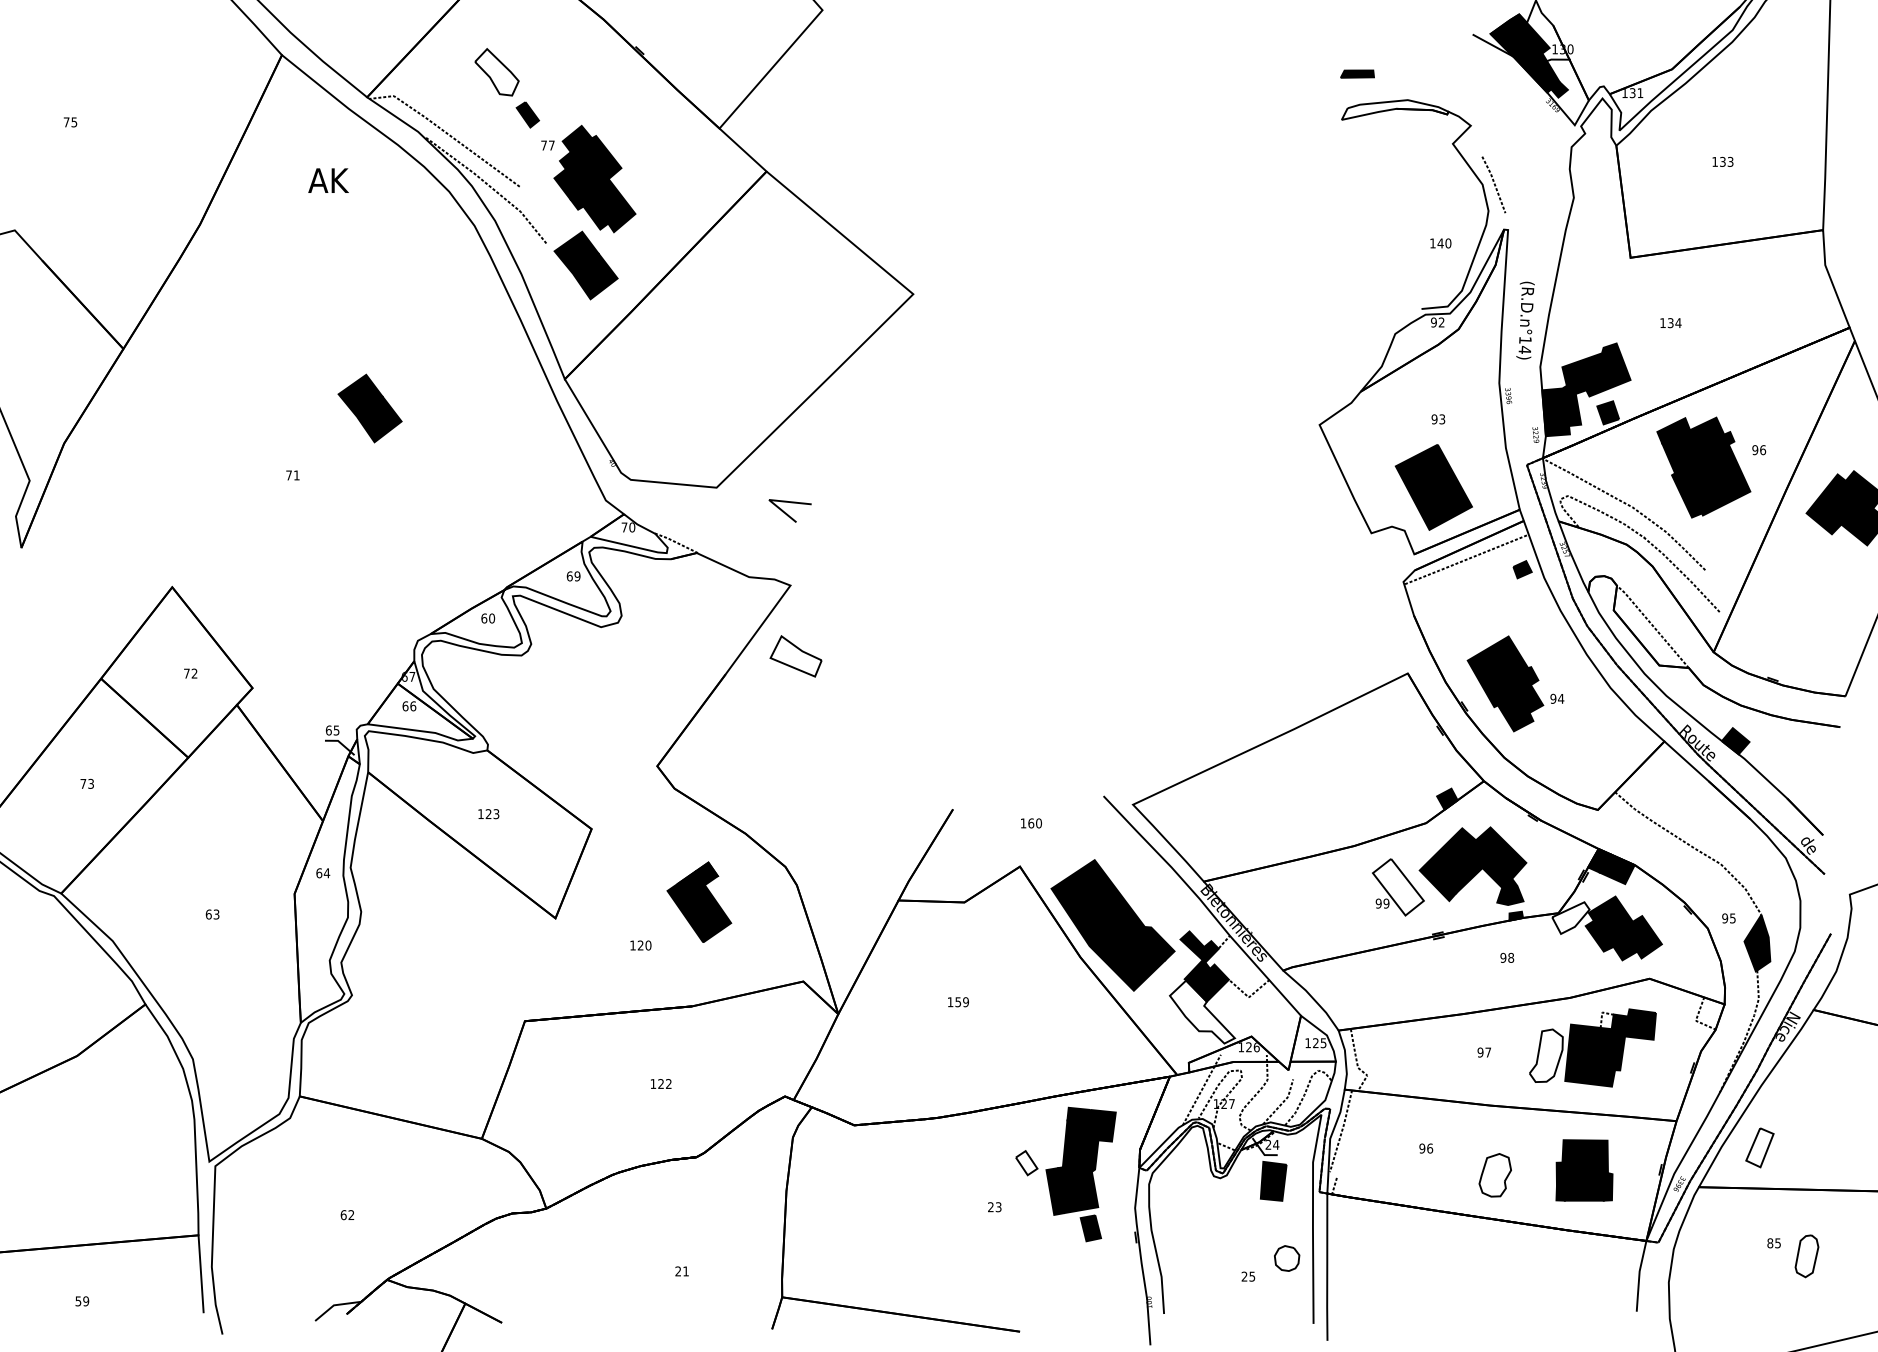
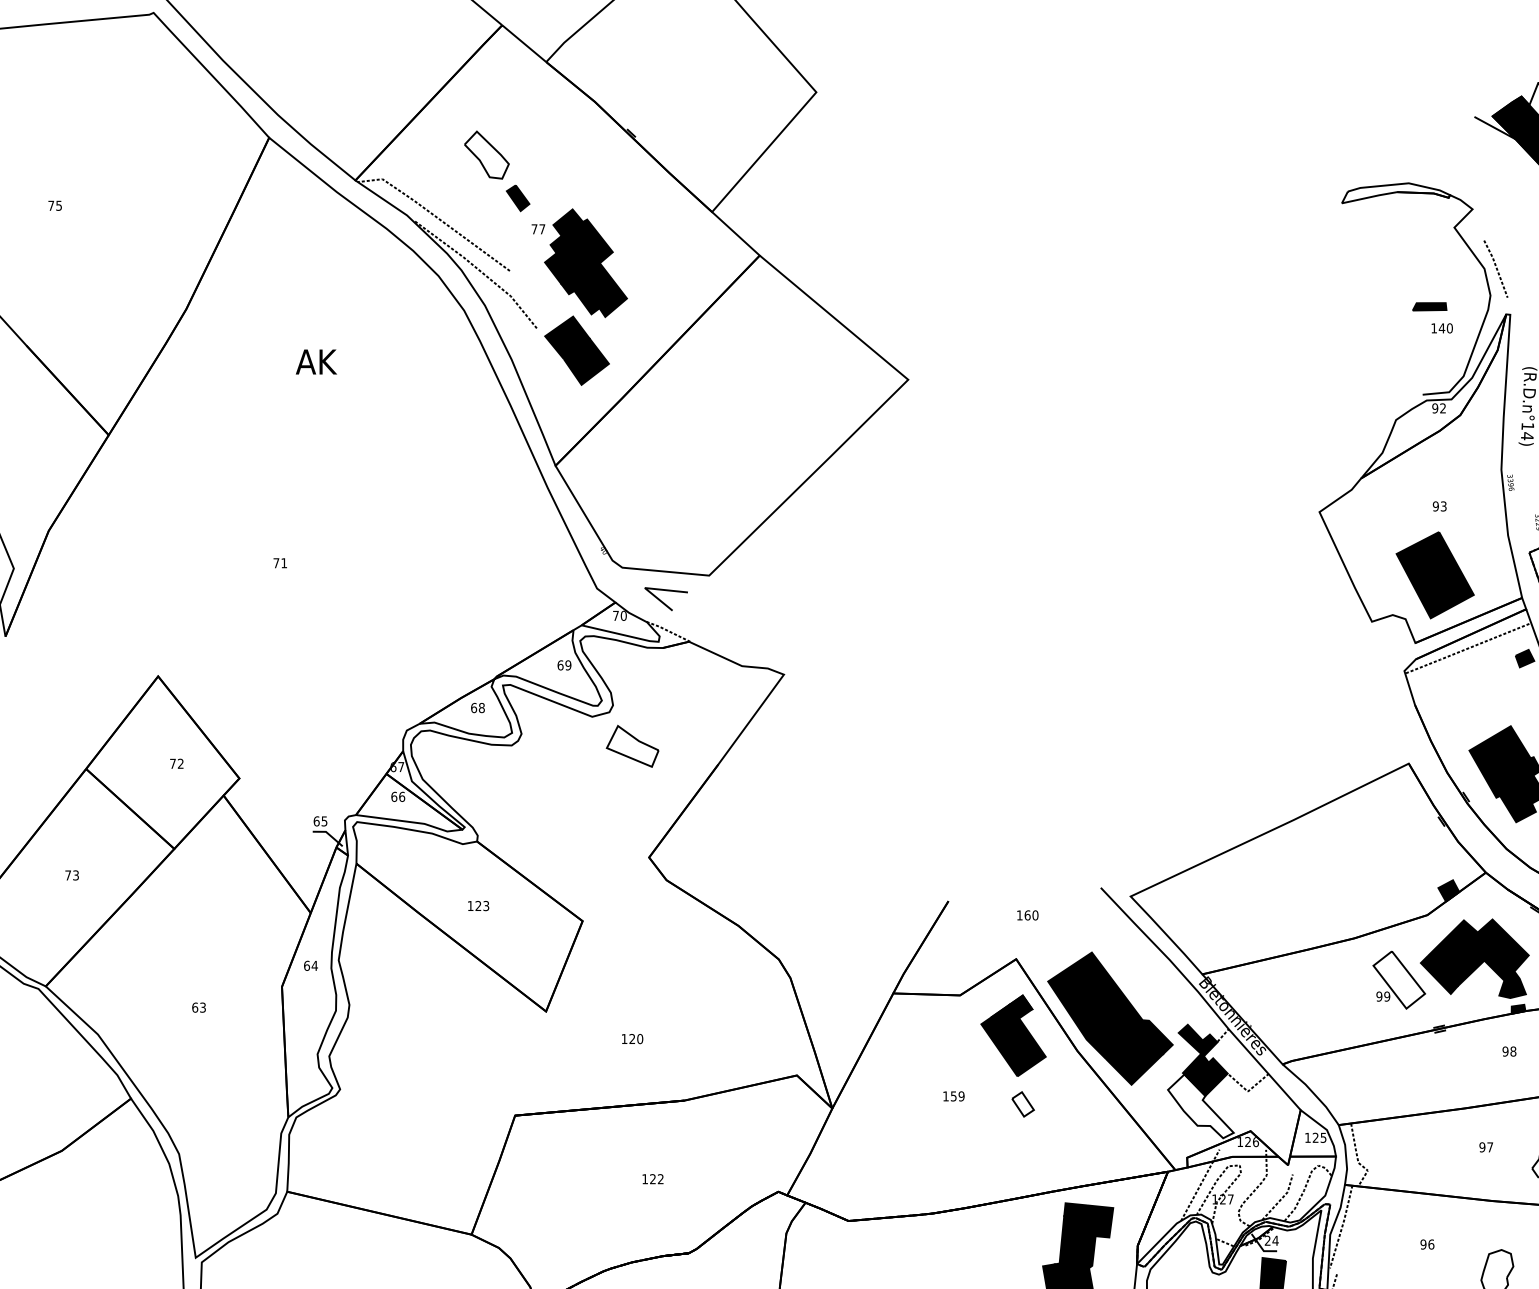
part: (1357, 73) -> (1429, 306), moved
text: (328, 180) -> (316, 361), moved
part: (369, 408) -> (357, 495), removed
line: (786, 512) -> (662, 600), moved
text: (492, 618) -> (482, 708), 60 -> 68
part: (795, 656) -> (632, 746), moved
part: (699, 901) -> (1013, 1034), moved
part: (1026, 1163) -> (1022, 1104), moved

